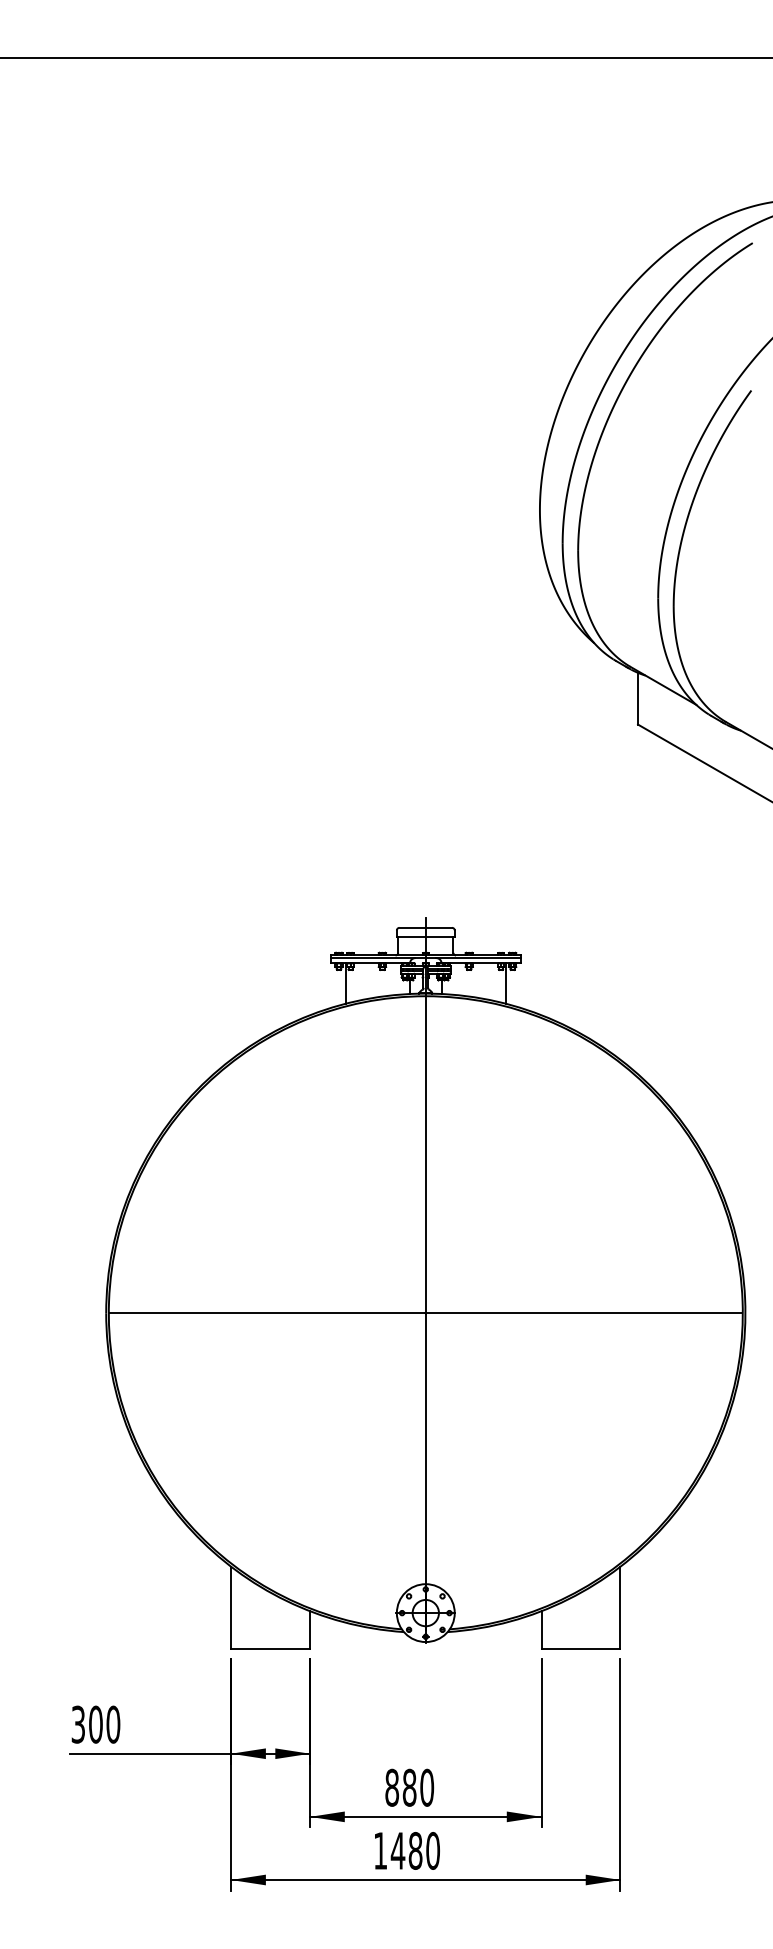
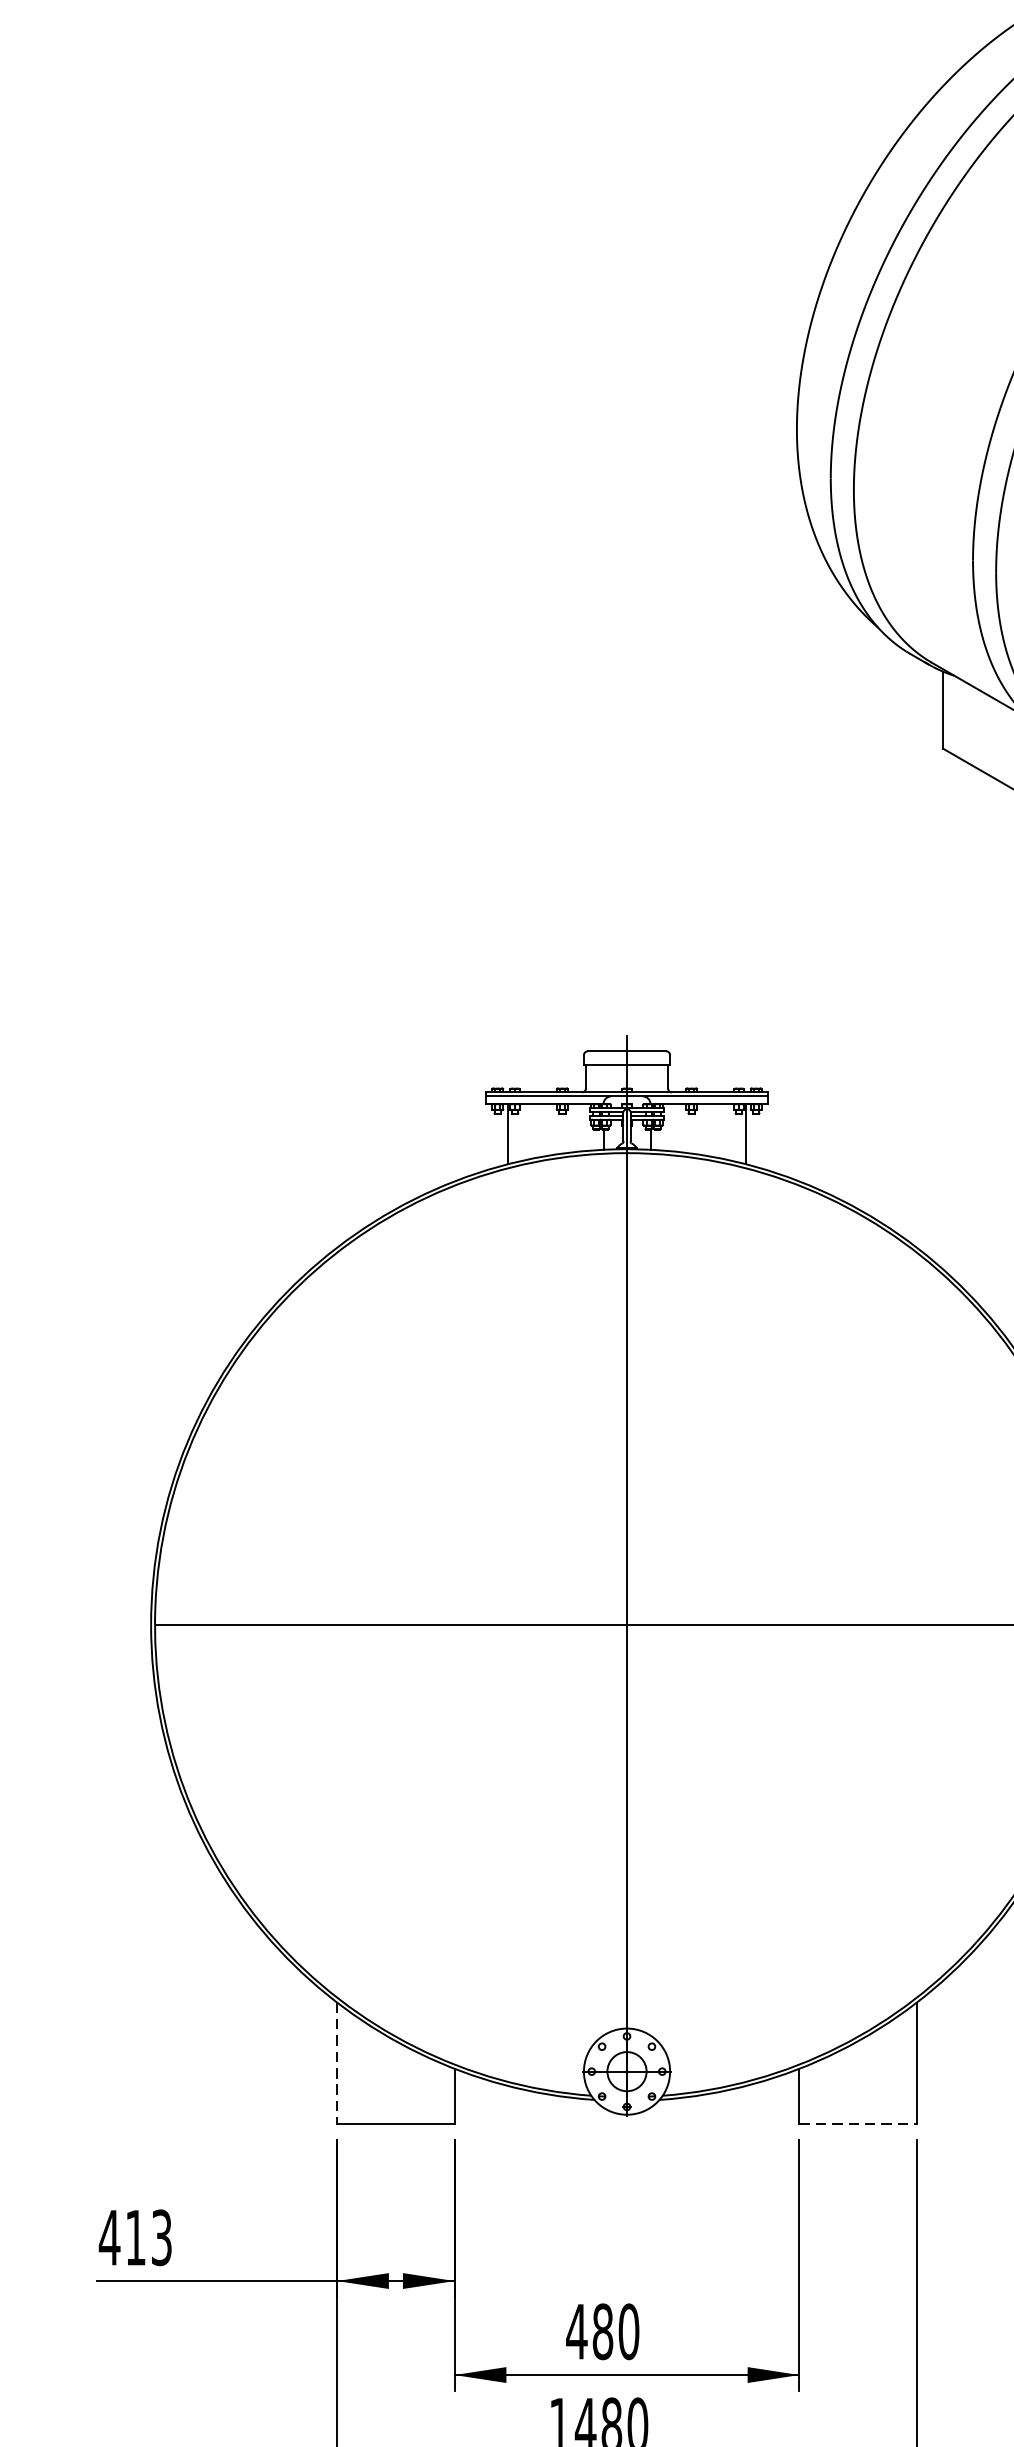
line: (231, 1607) -> (337, 2063), solid -> dashed
line: (581, 1648) -> (858, 2124), solid -> dashed
text: (95, 1724) -> (135, 2237), 300 -> 413
text: (391, 1787) -> (575, 2331), 880 -> 480

